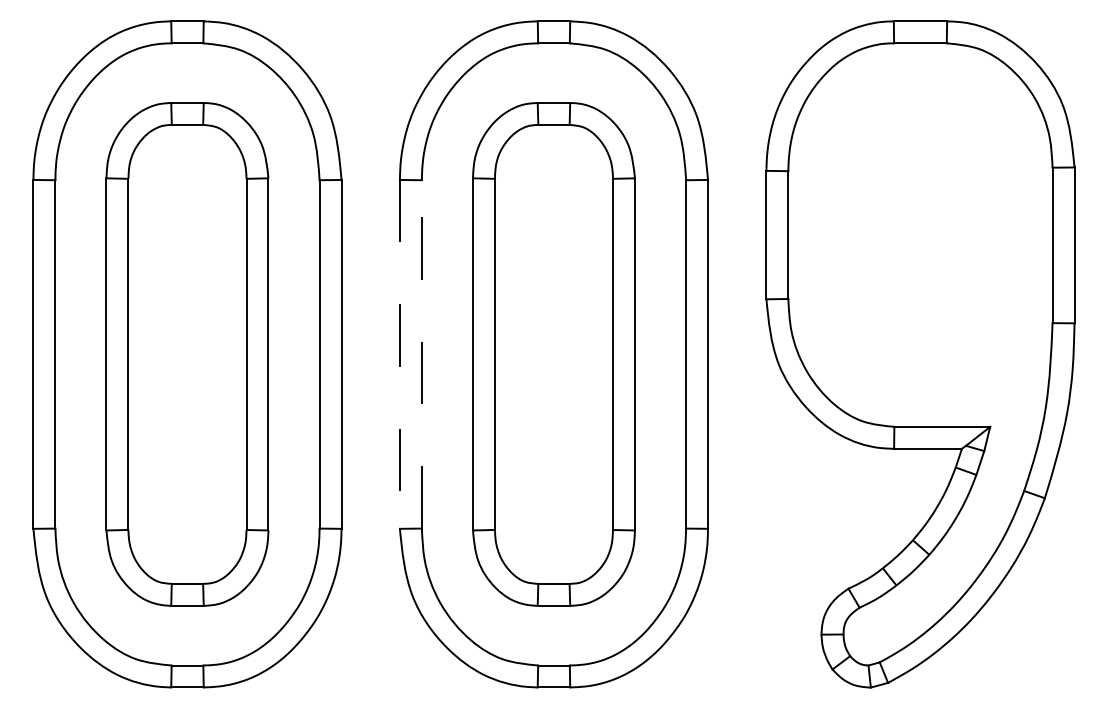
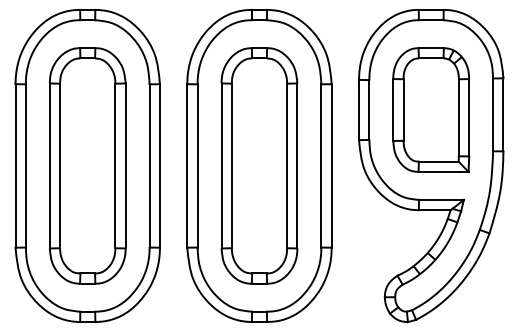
part: (921, 233) -> (431, 109), added
line: (400, 353) -> (187, 165), dashed -> solid
line: (421, 353) -> (197, 165), dashed -> solid

